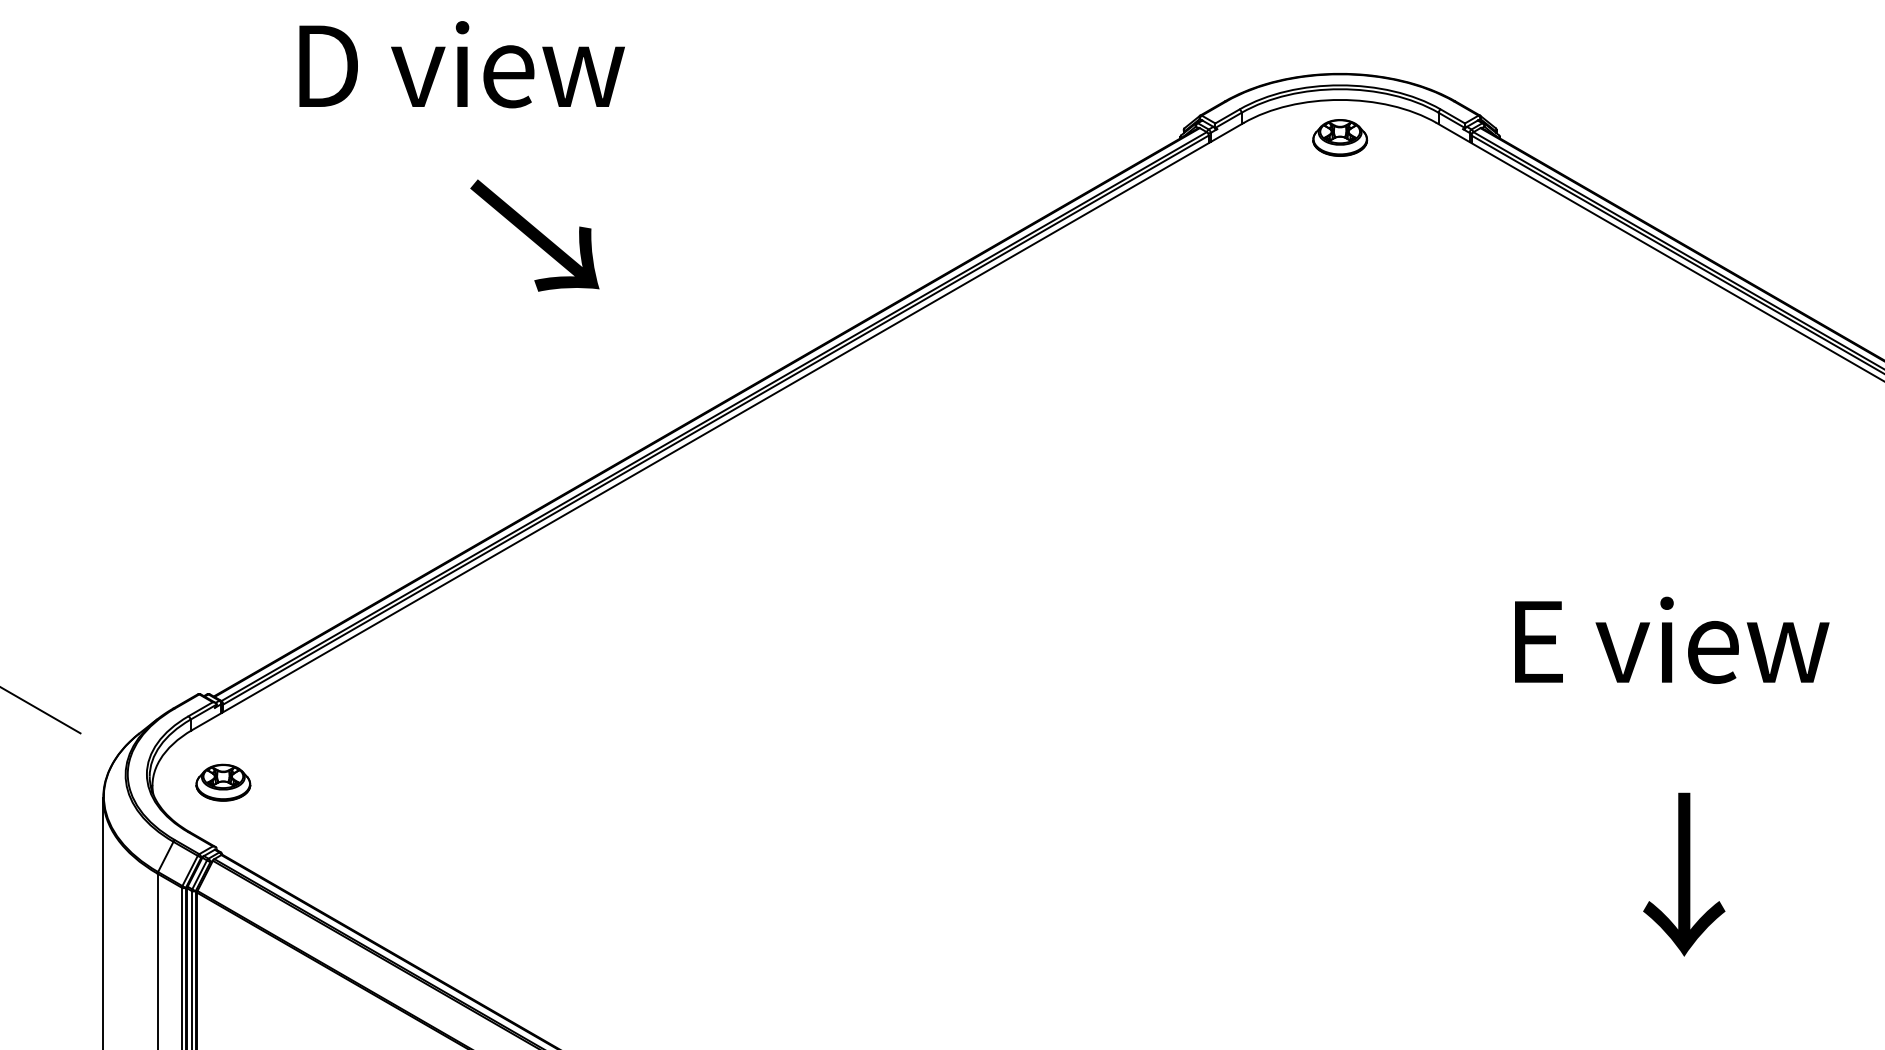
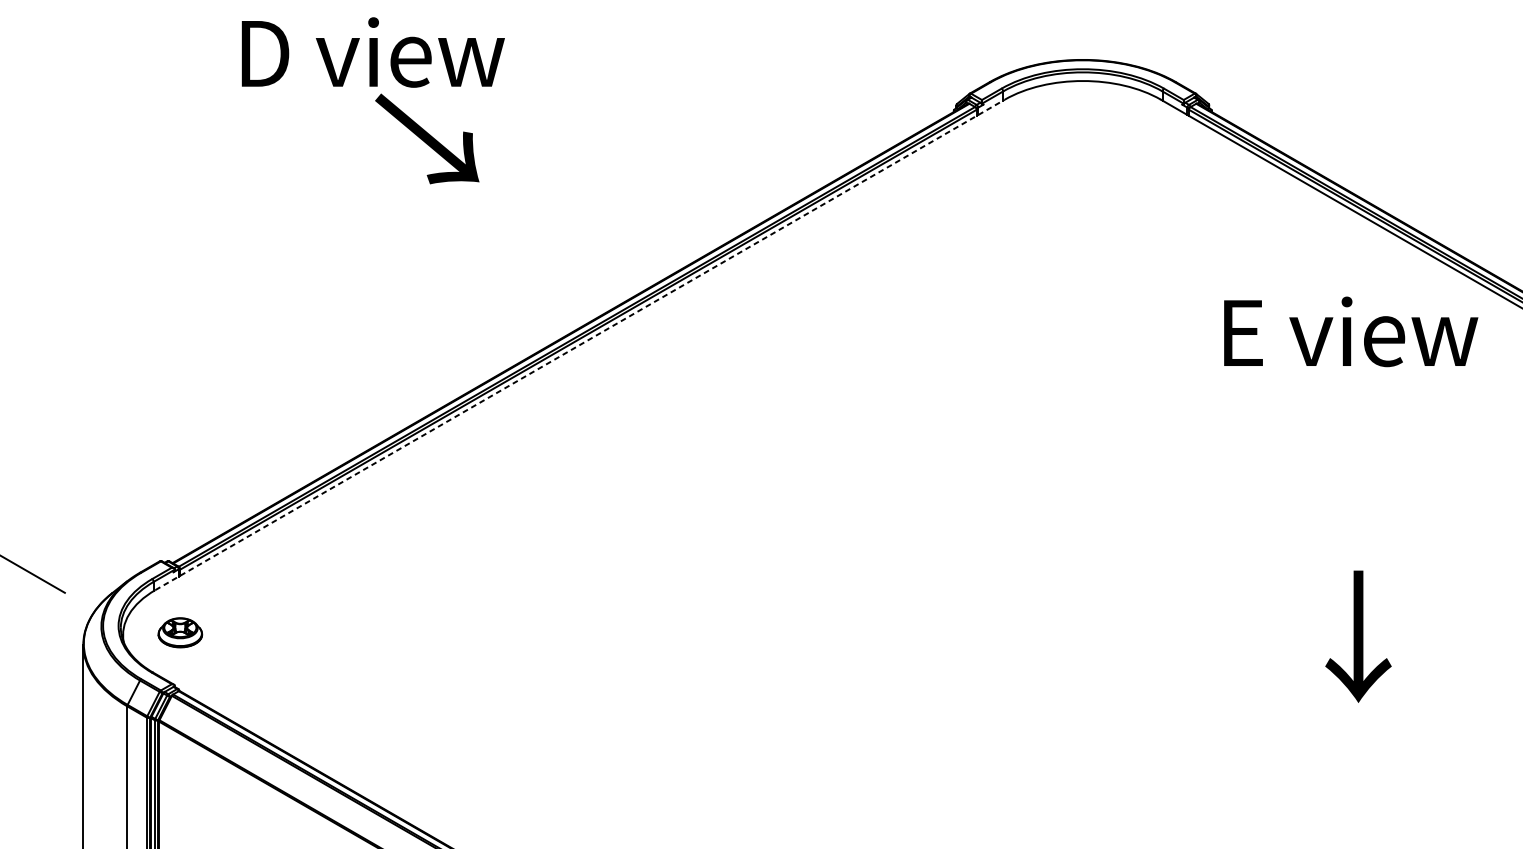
part: (1340, 137) -> (1083, 111), removed
text: (534, 235) -> (426, 138), moved
line: (718, 426) -> (580, 344), solid -> dashed
text: (1672, 639) -> (1351, 331), moved
text: (1684, 874) -> (1358, 636), moved

